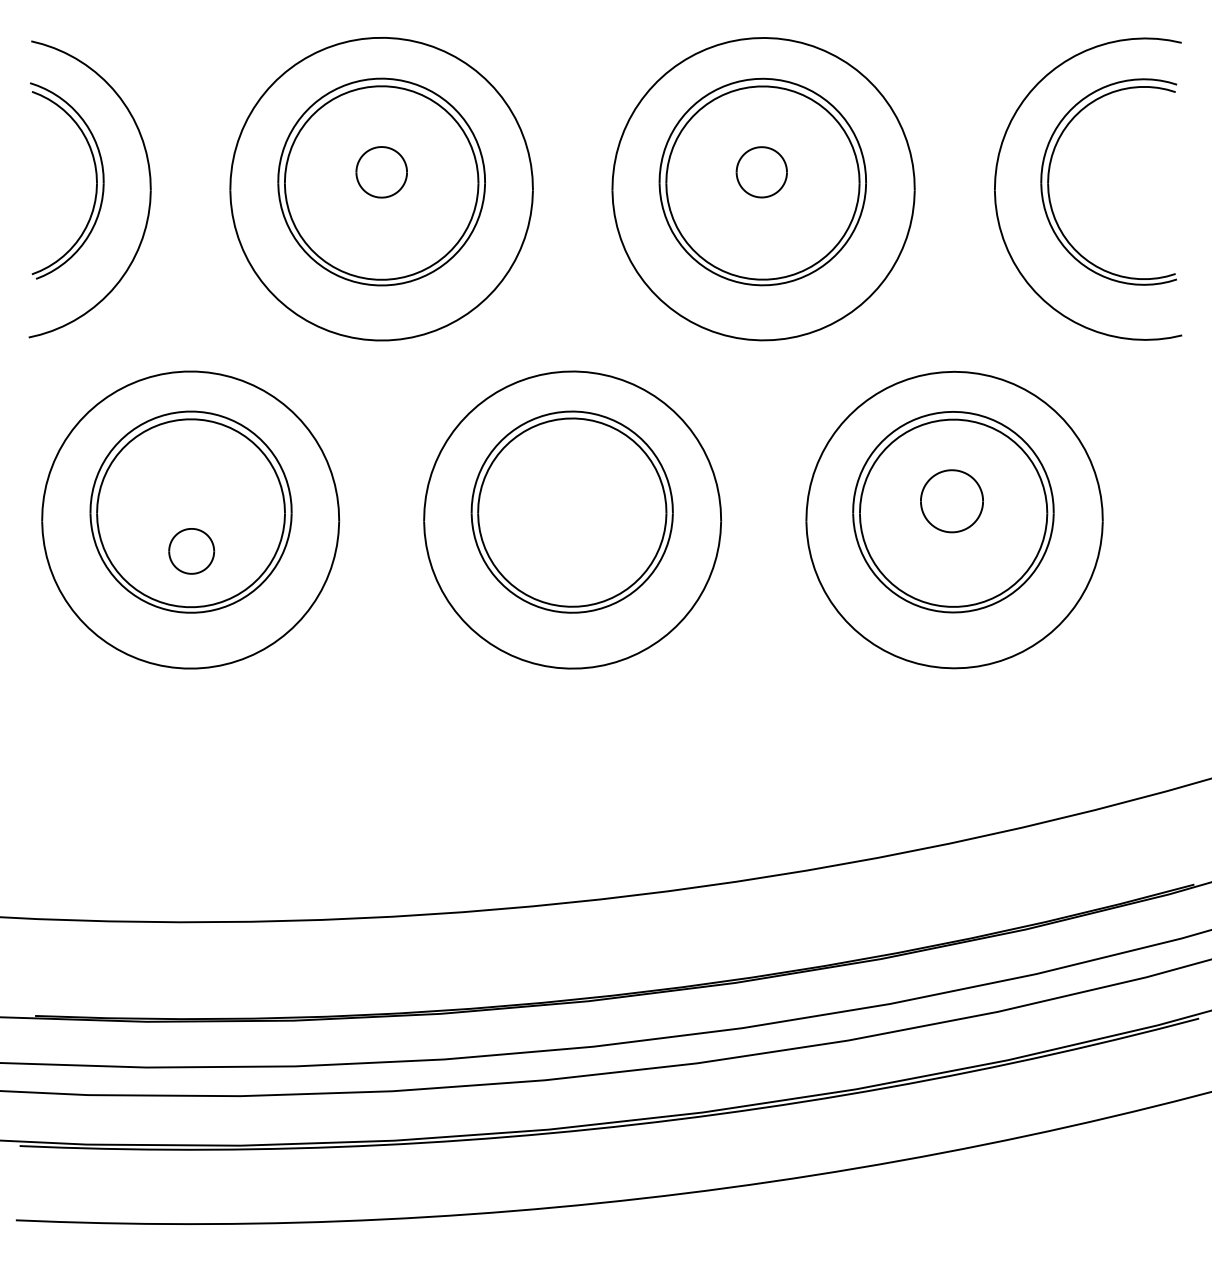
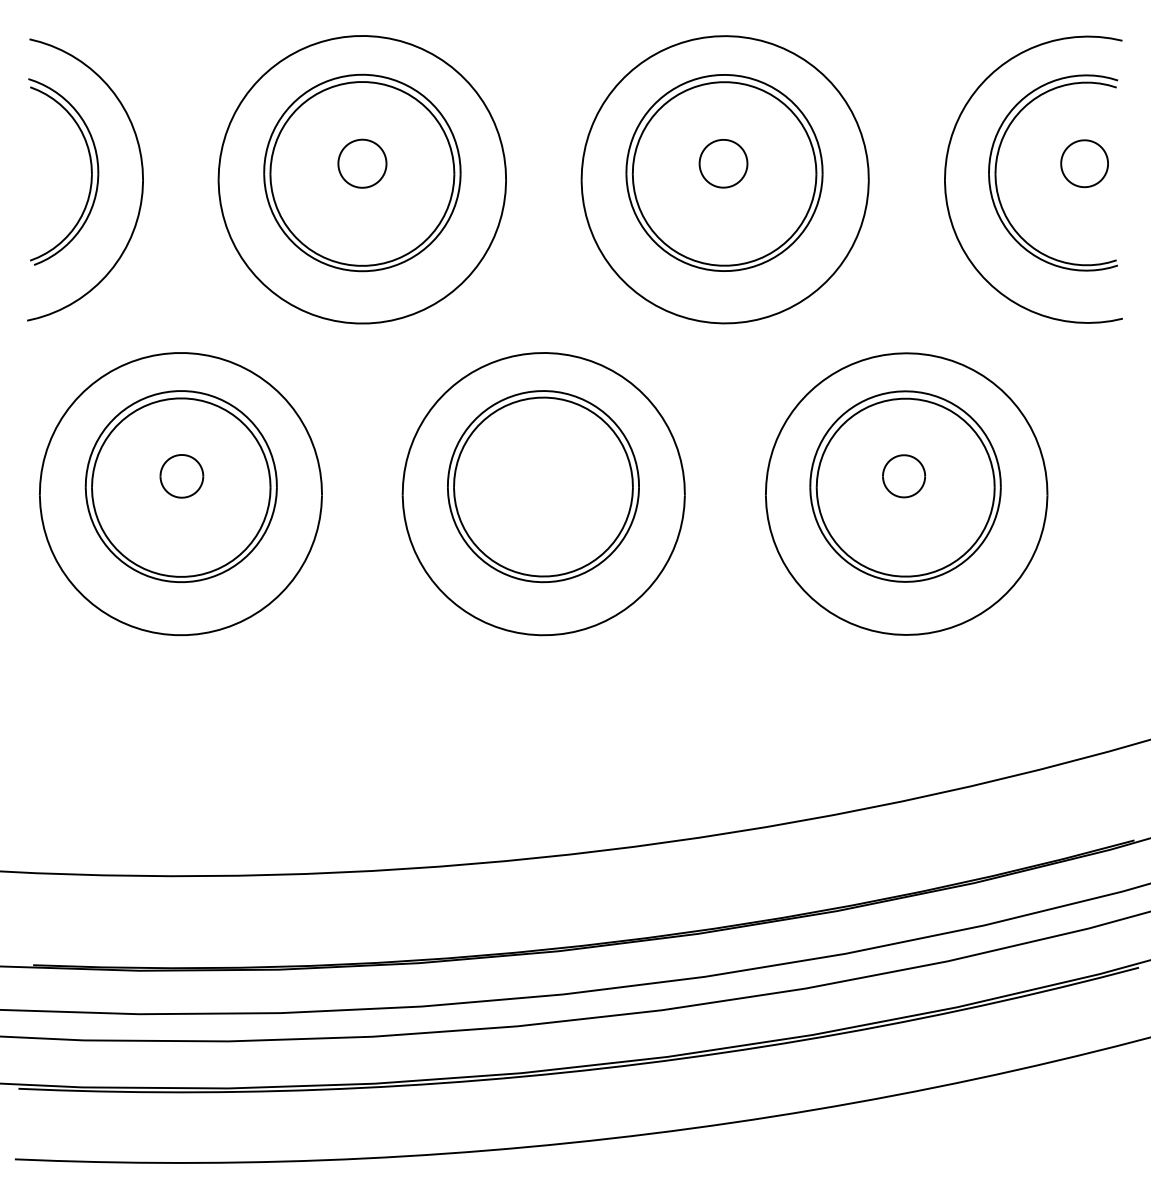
part: (1141, 171) -> (1084, 162), added
part: (951, 501) -> (903, 476), size x0.71
part: (191, 551) -> (181, 476), moved

